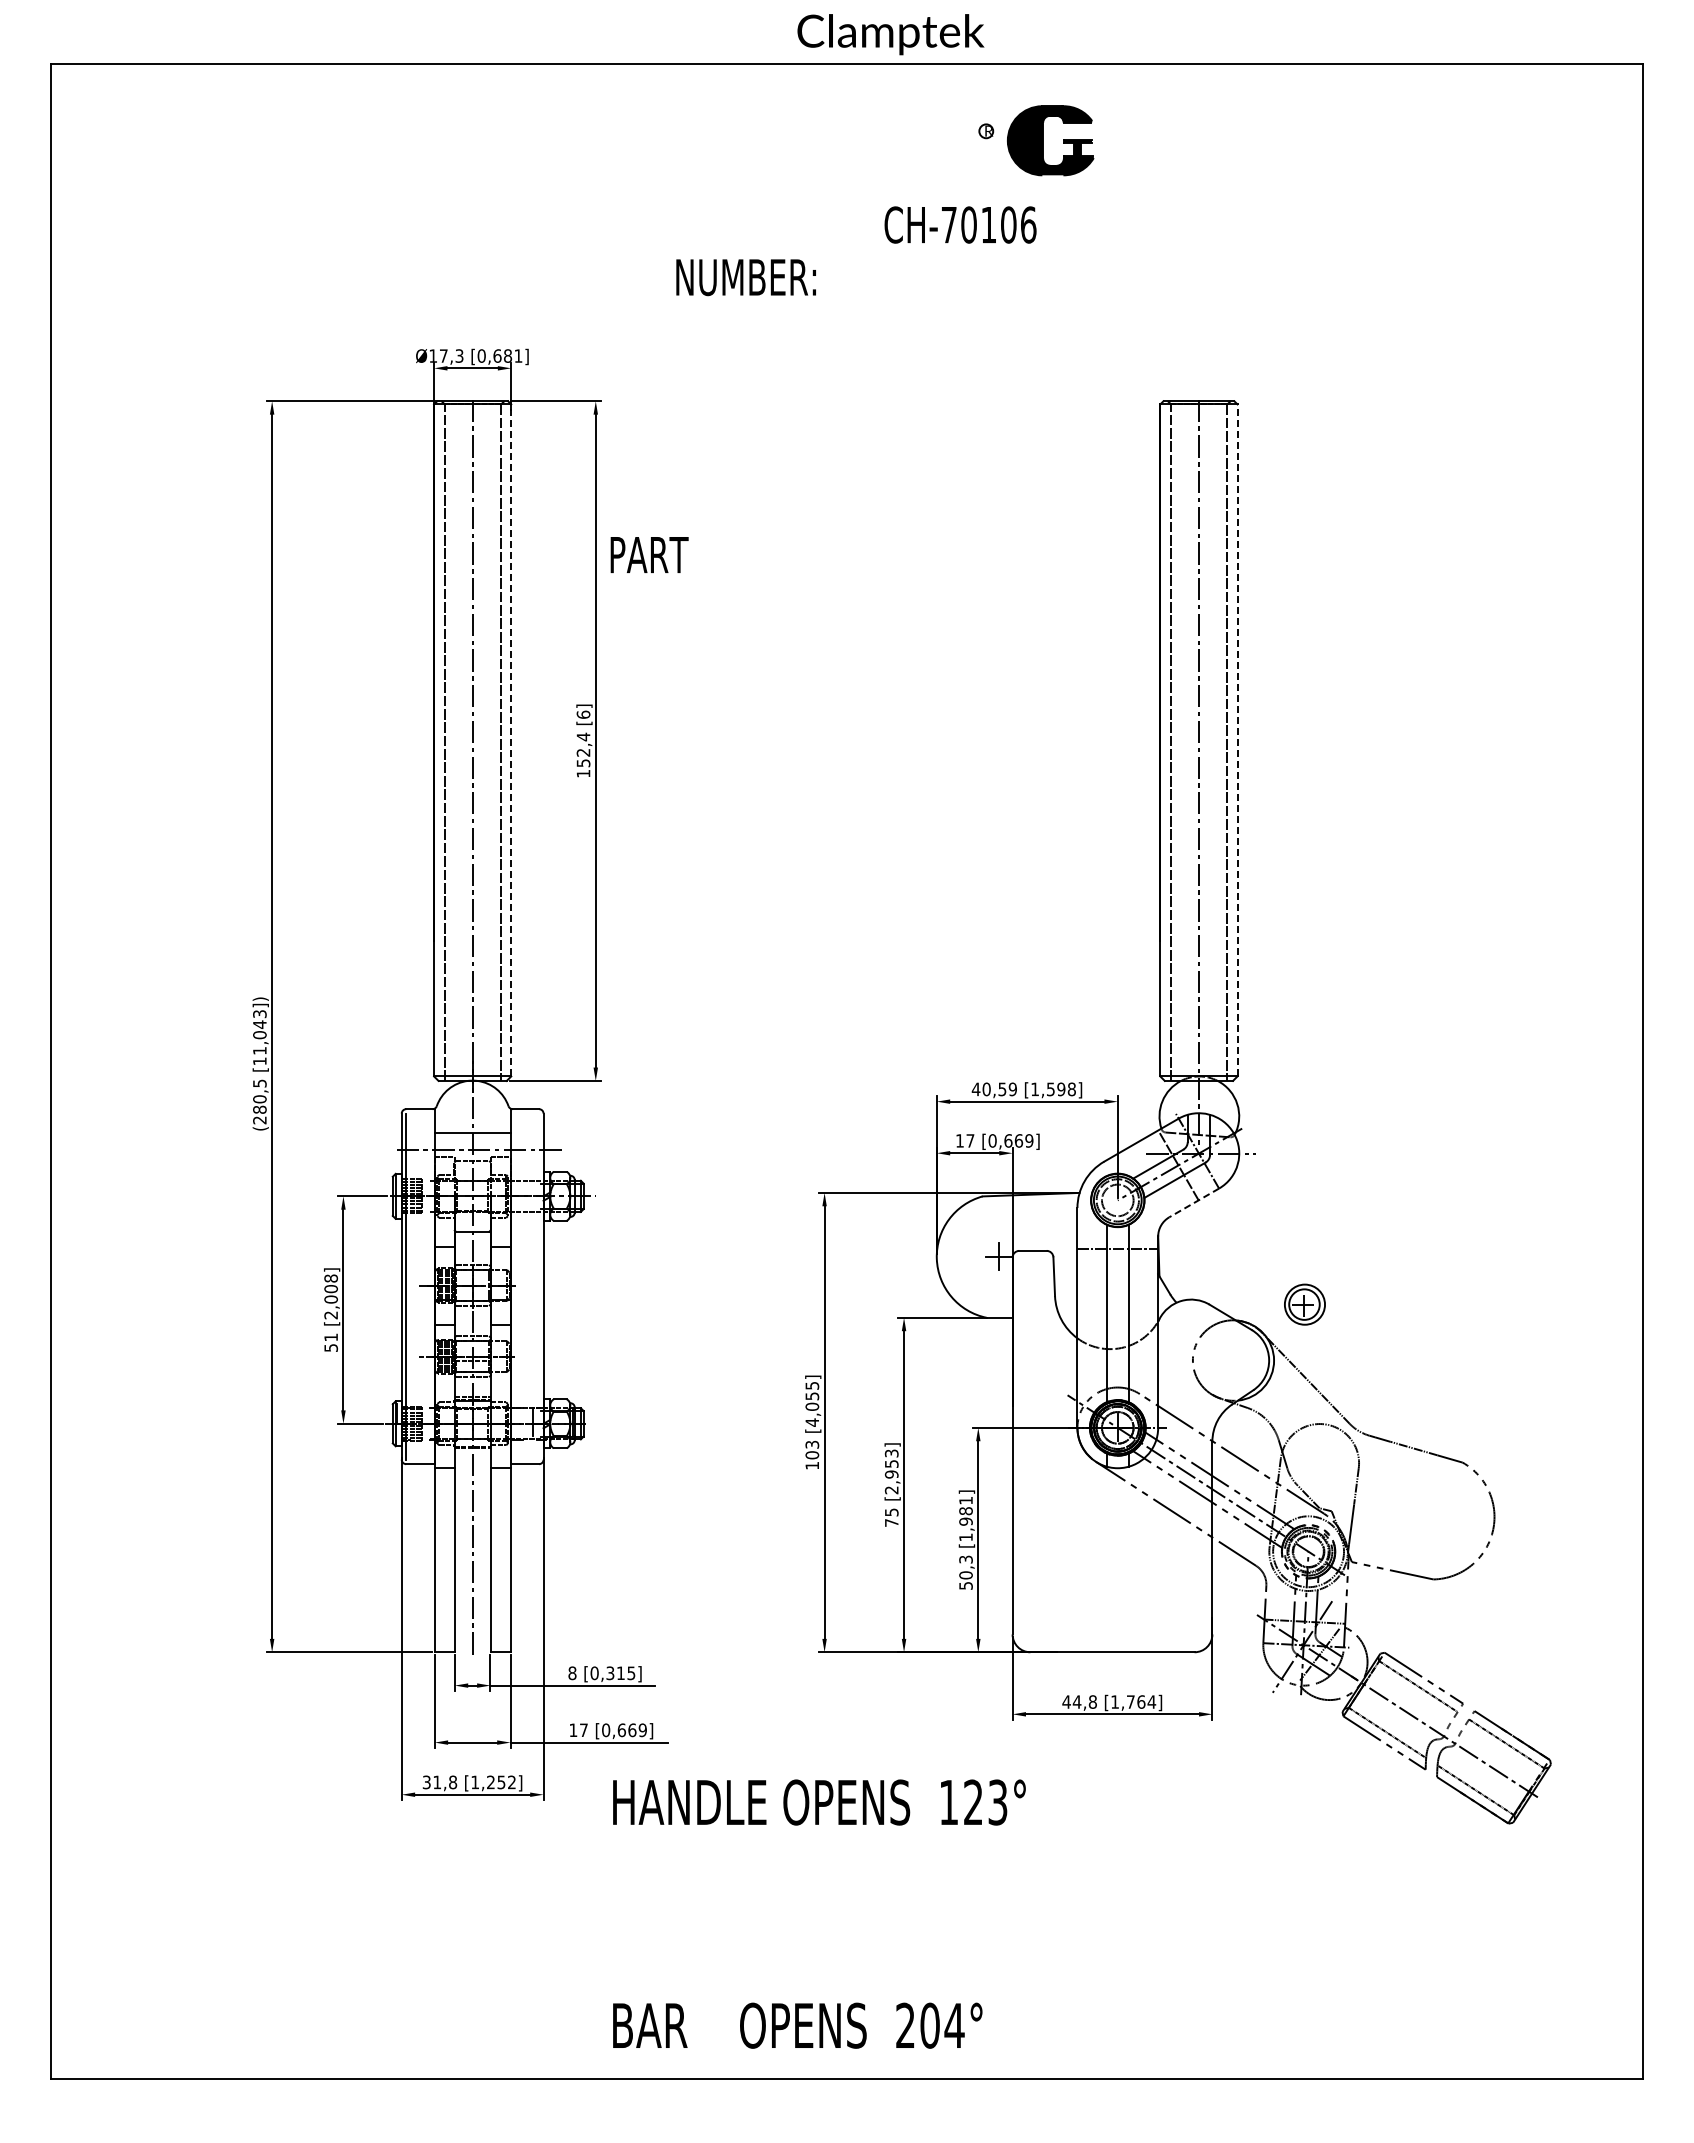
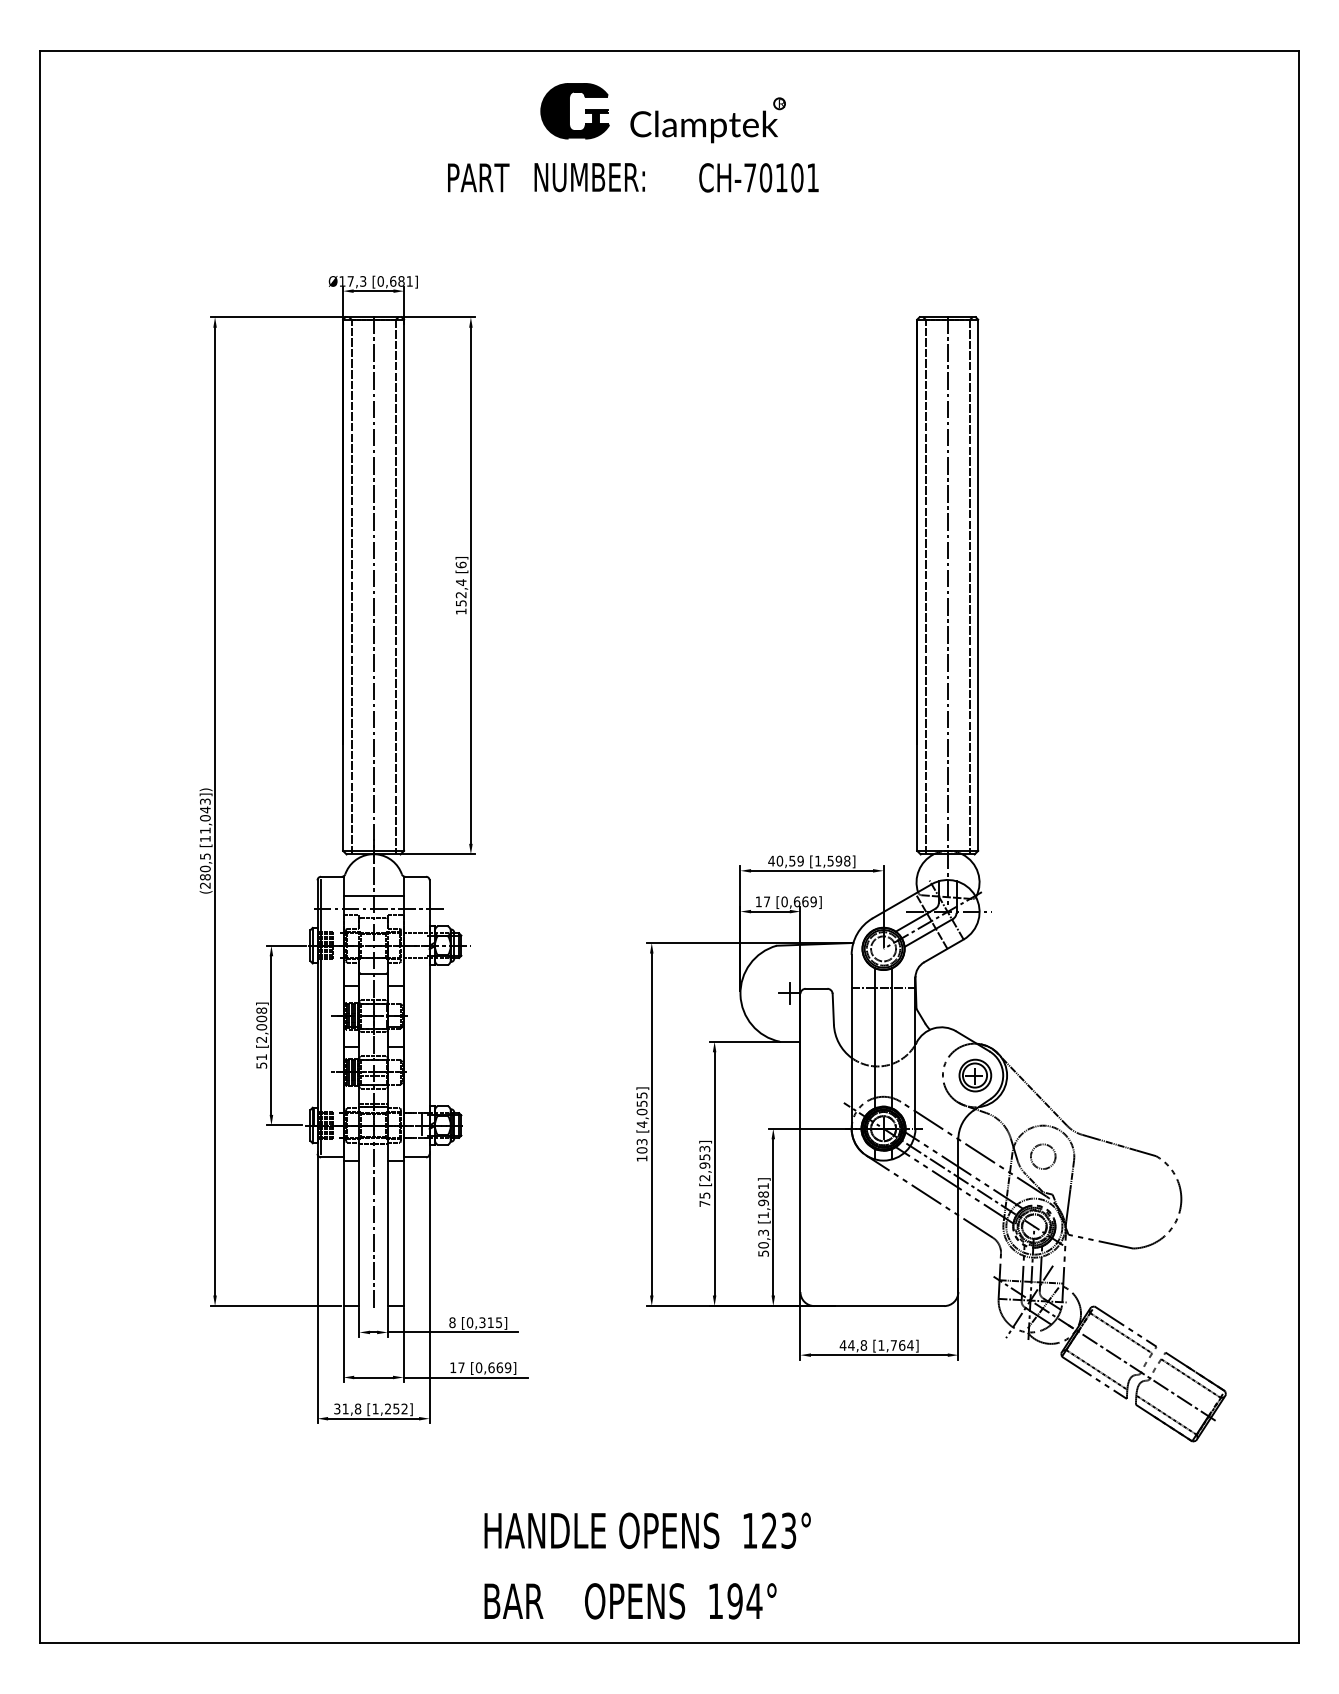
text: (890, 34) -> (703, 126), moved
part: (1043, 140) -> (569, 111), moved
text: (1028, 224) -> (812, 177), CH-70106 -> CH-70101
text: (745, 277) -> (589, 177), moved
text: (649, 554) -> (478, 177), moved
line: (511, 739) -> (404, 584), dashed -> solid
line: (1237, 739) -> (978, 584), dashed -> solid
line: (1194, 1202) -> (944, 950), dashed -> solid
part: (1304, 1304) -> (975, 1075), moved
circle: (1319, 1462) -> (1043, 1156), added
text: (819, 1802) -> (647, 1530), moved
text: (917, 2025) -> (725, 1601), 204° -> 194°

